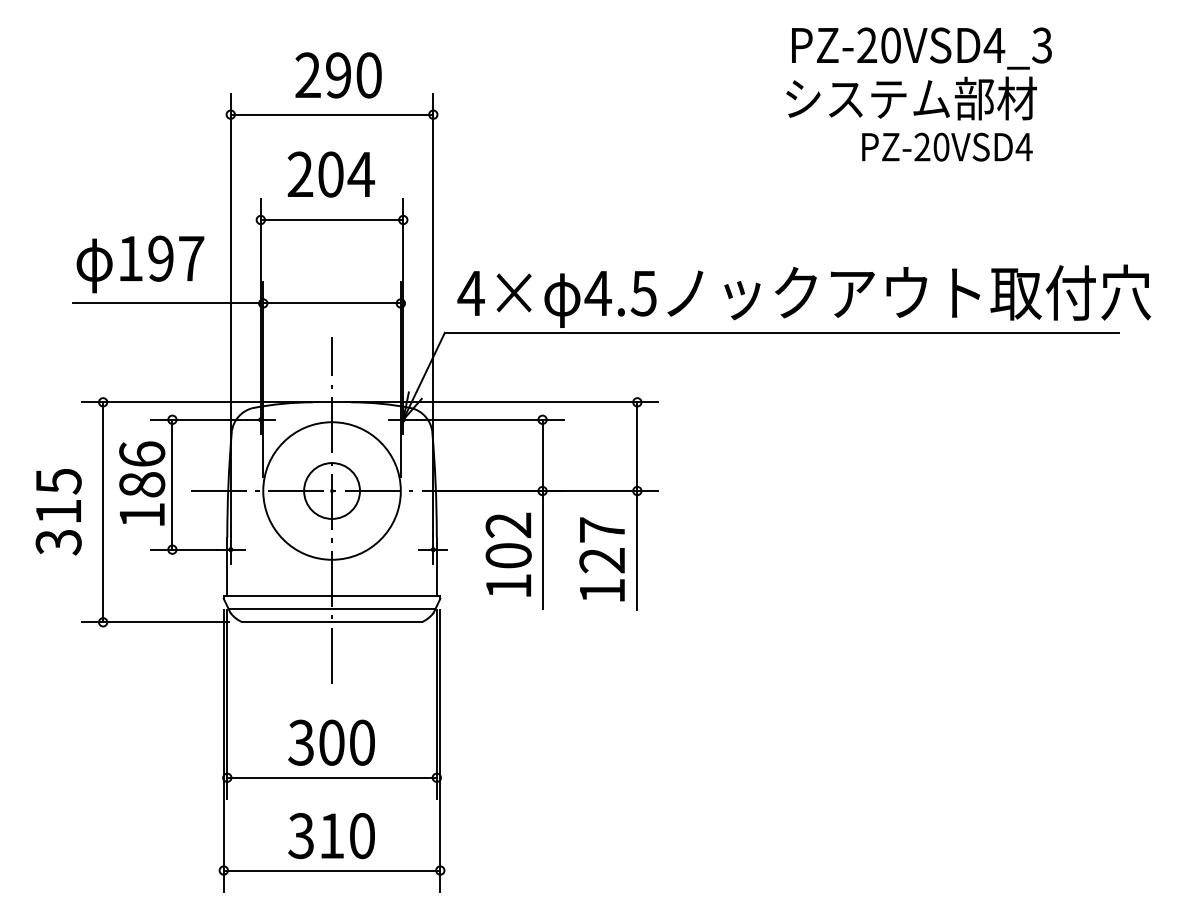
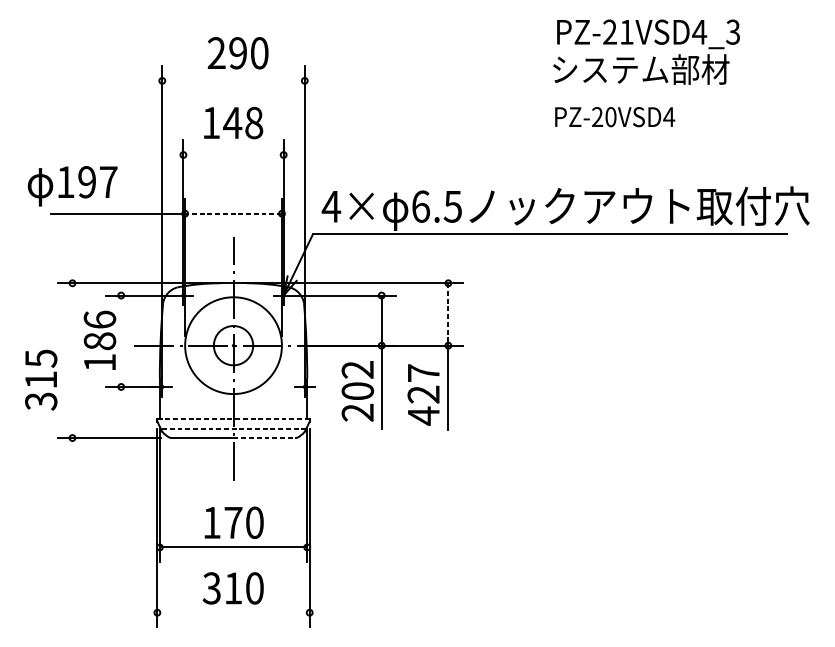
text: (890, 45) -> (626, 32), PZ-20VSD4_3 -> PZ-21VSD4_3
line: (331, 114) -> (233, 80), removed
text: (947, 146) -> (615, 116), moved
text: (331, 174) -> (233, 122), 204 -> 148
line: (331, 220) -> (233, 155), removed
text: (140, 264) -> (72, 186), moved
text: (597, 293) -> (420, 206), 4.5 -> 6.5
line: (332, 303) -> (233, 213), solid -> dashed
line: (637, 445) -> (448, 313), solid -> dashed
line: (172, 484) -> (121, 341), removed
text: (58, 512) -> (41, 380), moved
line: (103, 512) -> (72, 360), removed
text: (508, 585) -> (357, 412), 102 -> 202
text: (602, 590) -> (423, 415), 127 -> 427
line: (331, 595) -> (233, 419), solid -> dashed
line: (331, 609) -> (233, 429), solid -> dashed
line: (376, 622) -> (264, 438), solid -> dashed
text: (316, 742) -> (222, 522), 300 -> 170
line: (331, 870) -> (233, 612), removed

